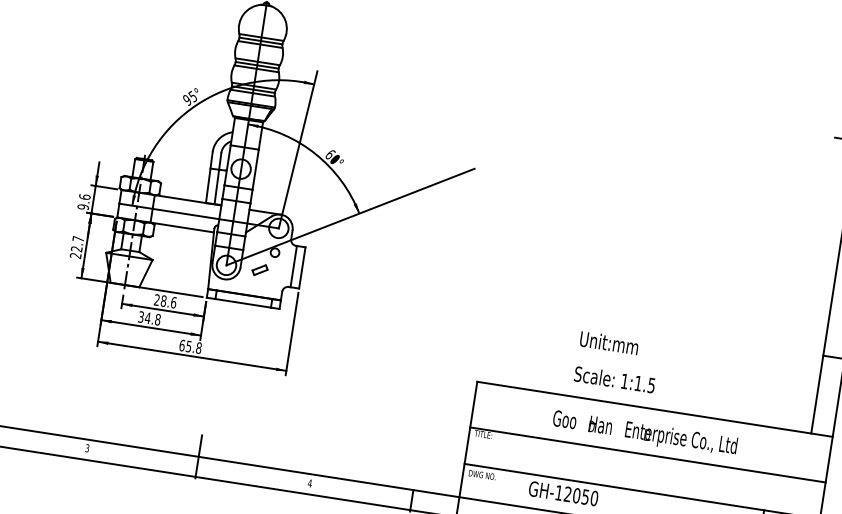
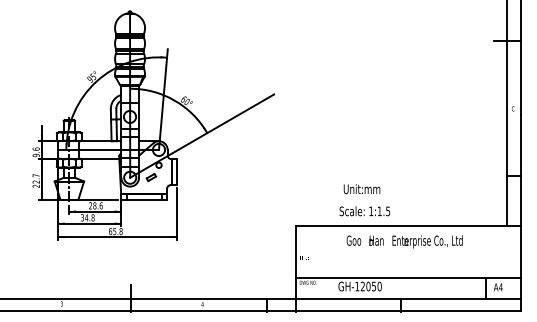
text: (608, 343) -> (361, 189), moved
text: (614, 380) -> (364, 211), moved
line: (647, 454) -> (408, 254), removed

